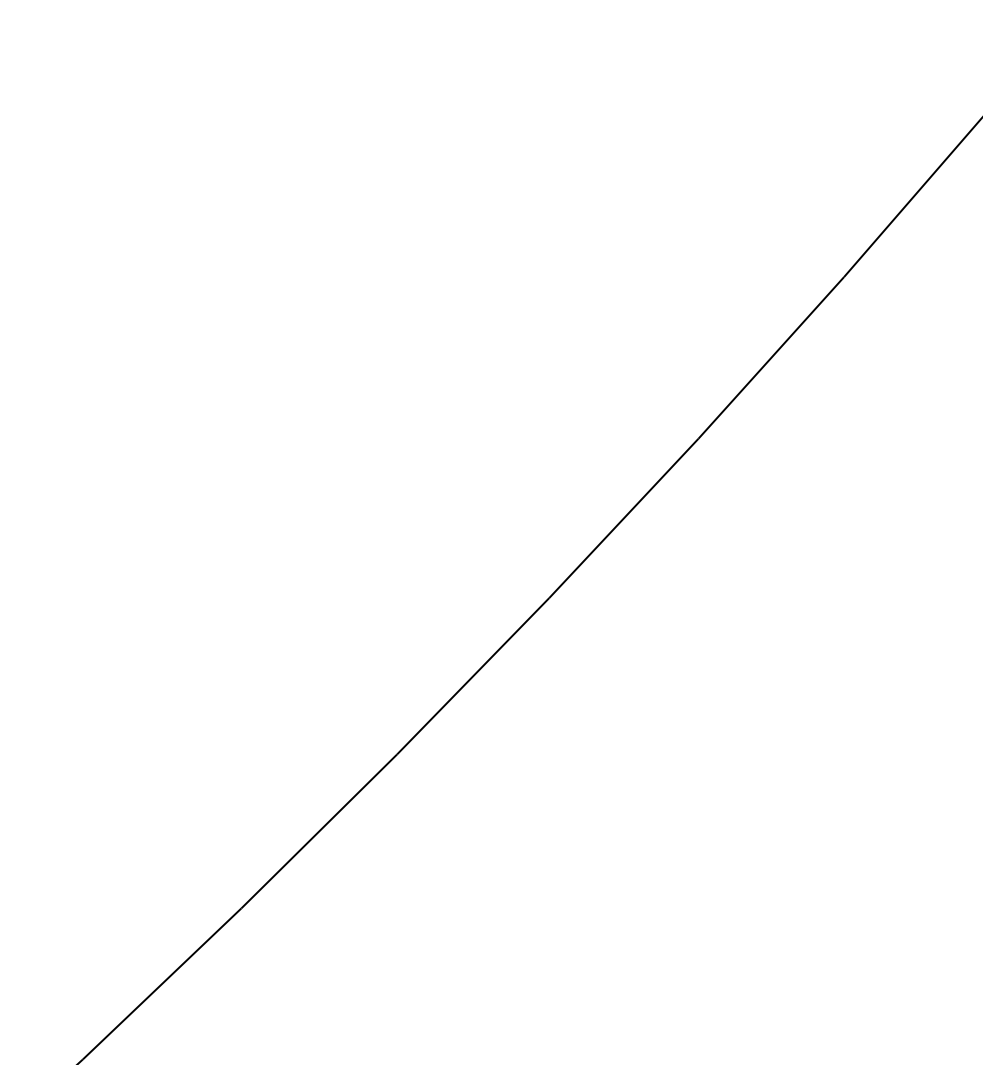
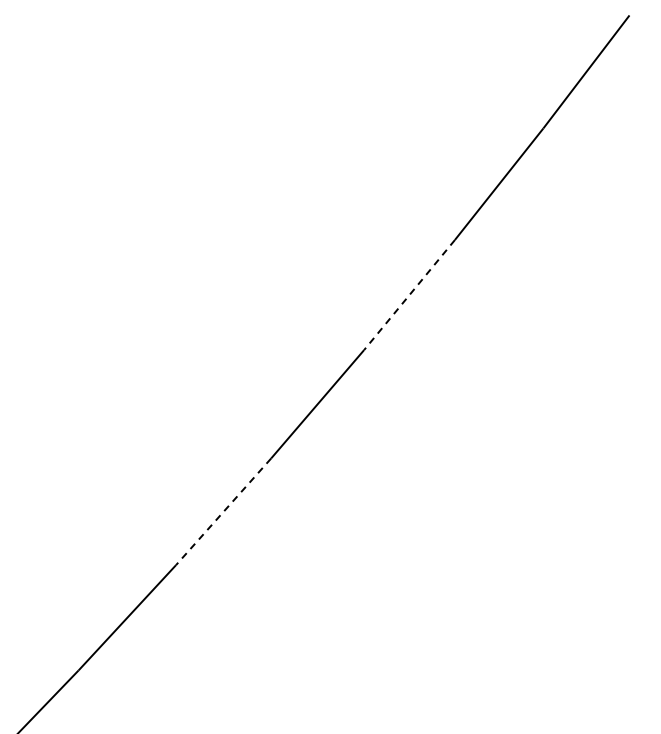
line: (623, 519) -> (409, 295), solid -> dashed
line: (319, 830) -> (223, 511), solid -> dashed

